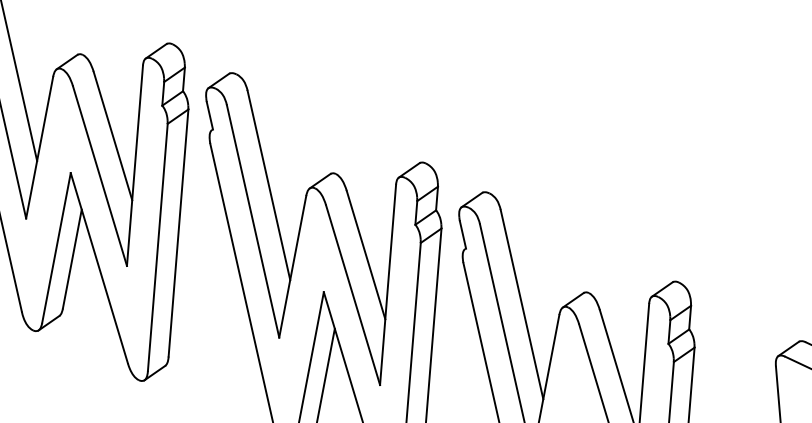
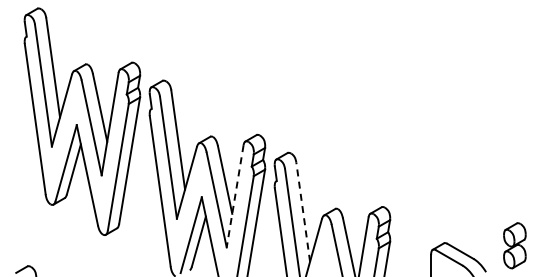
line: (388, 285) -> (235, 196), solid -> dashed
line: (522, 303) -> (303, 211), solid -> dashed

